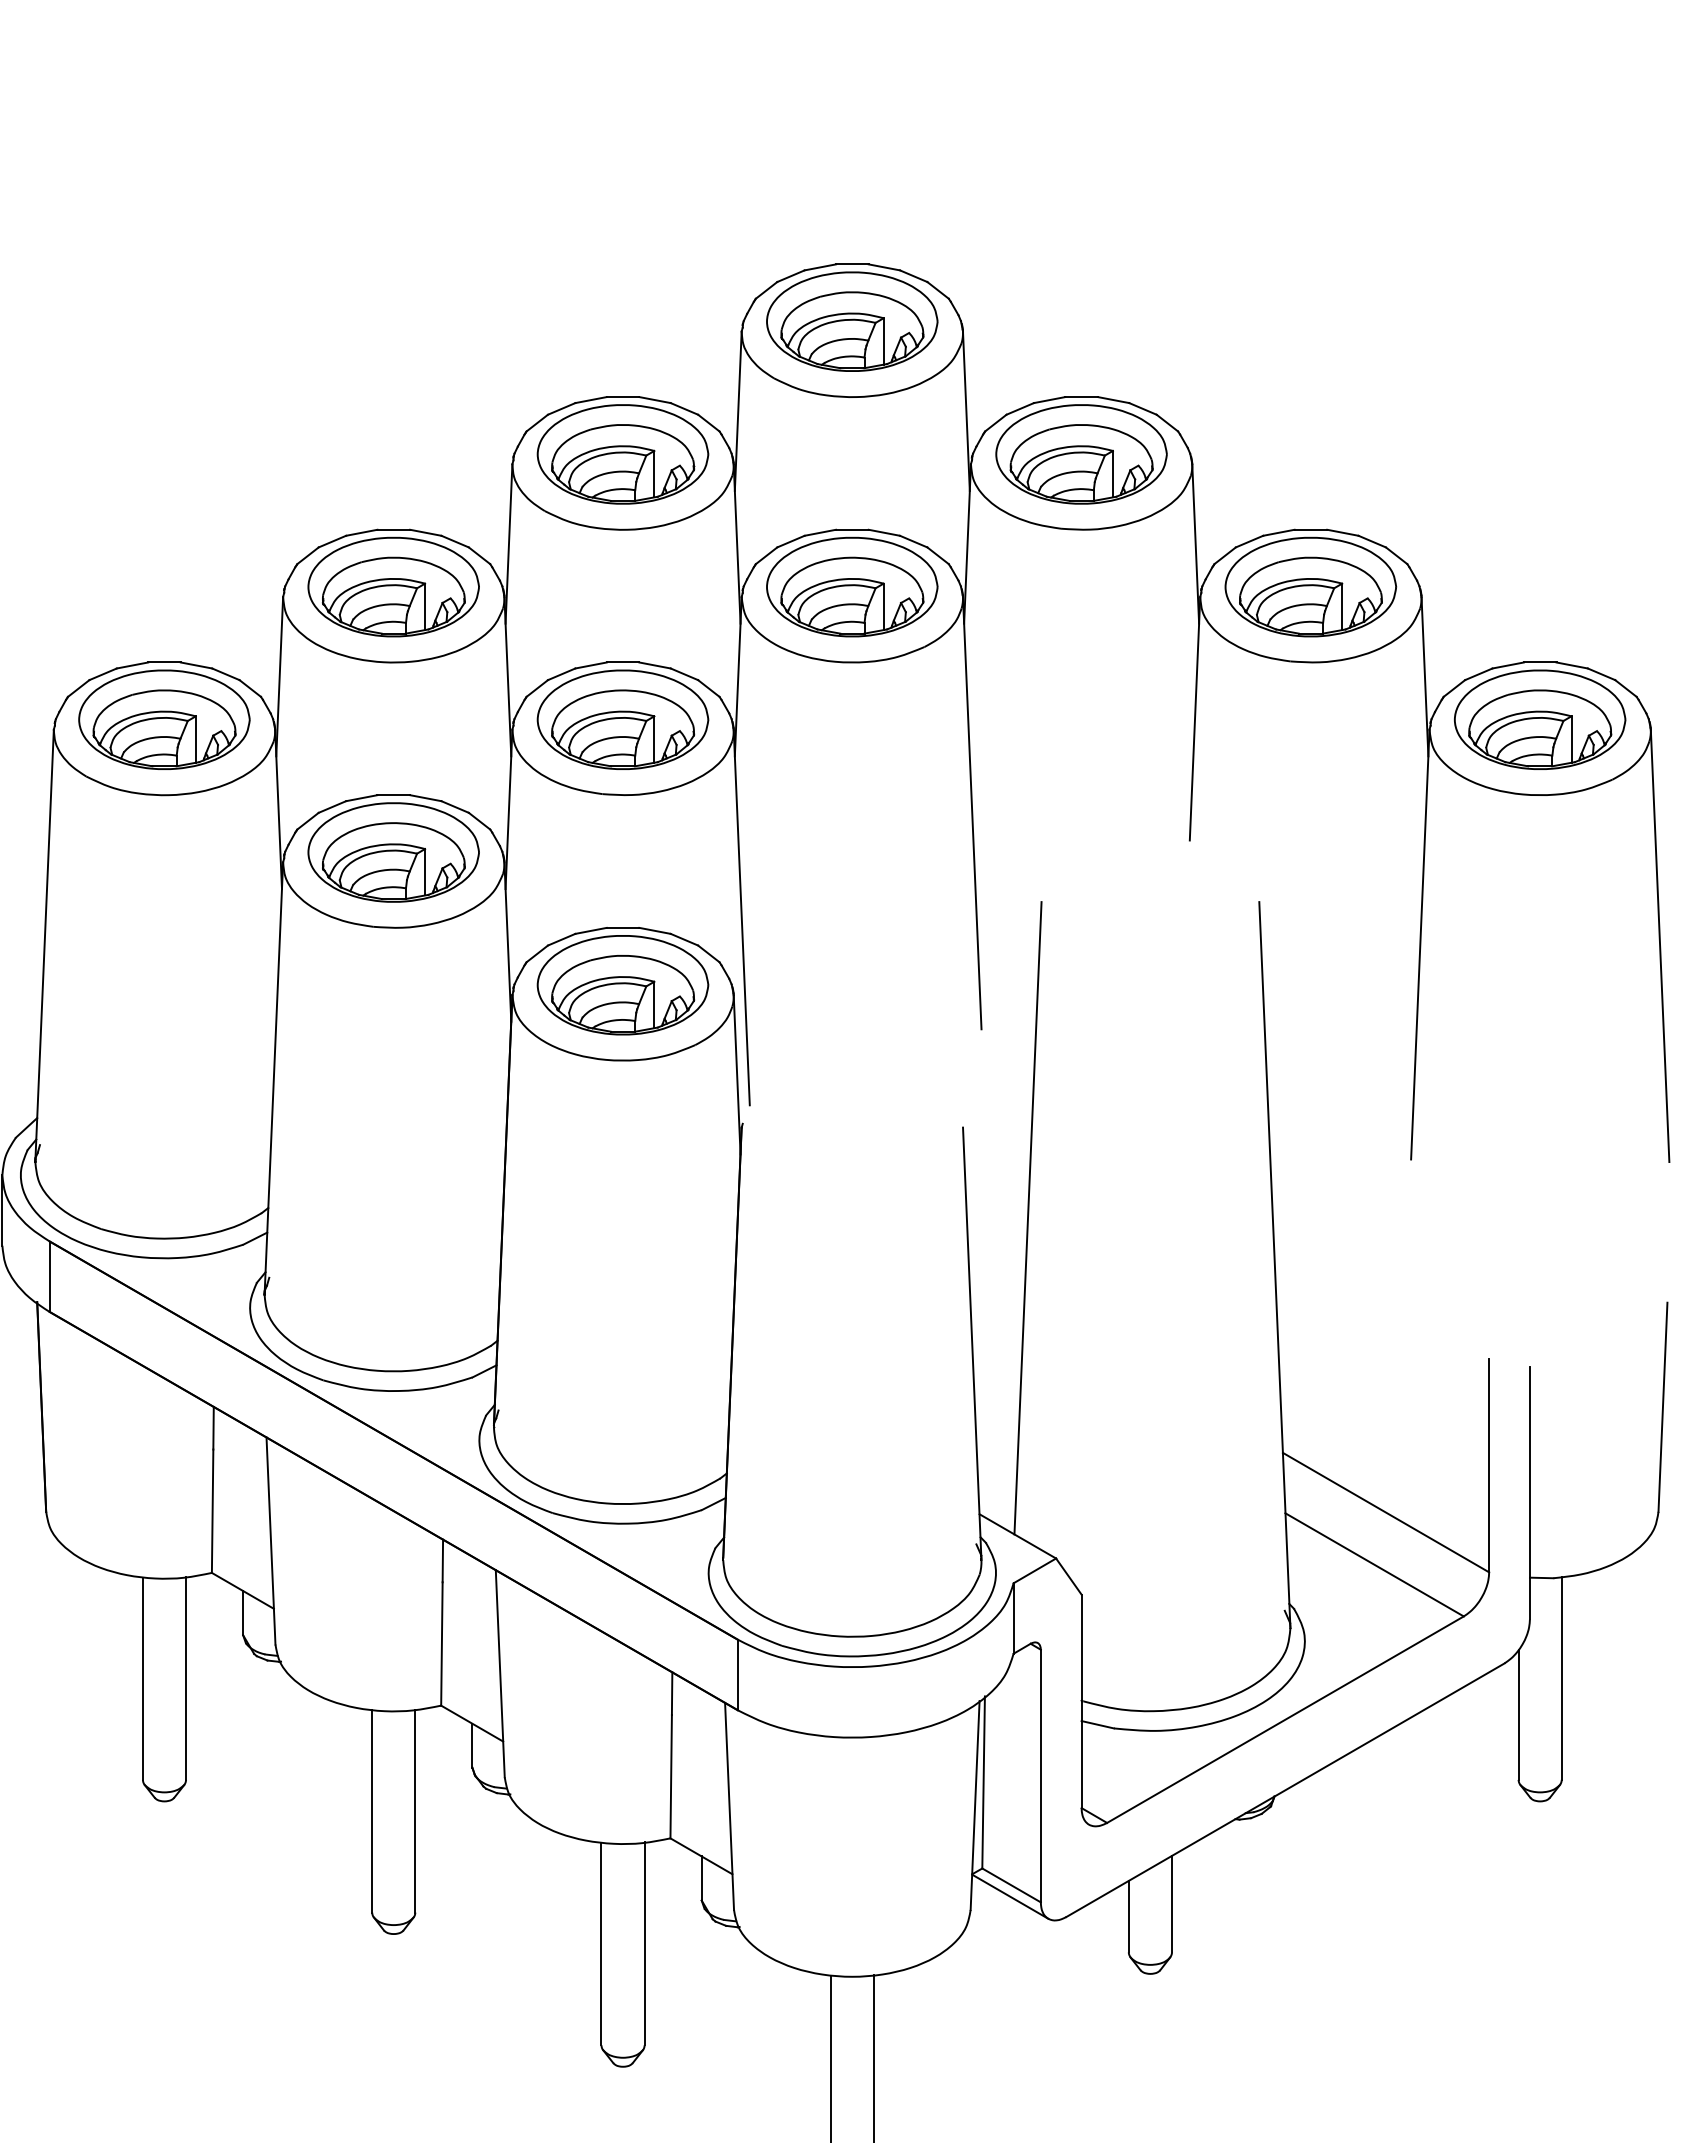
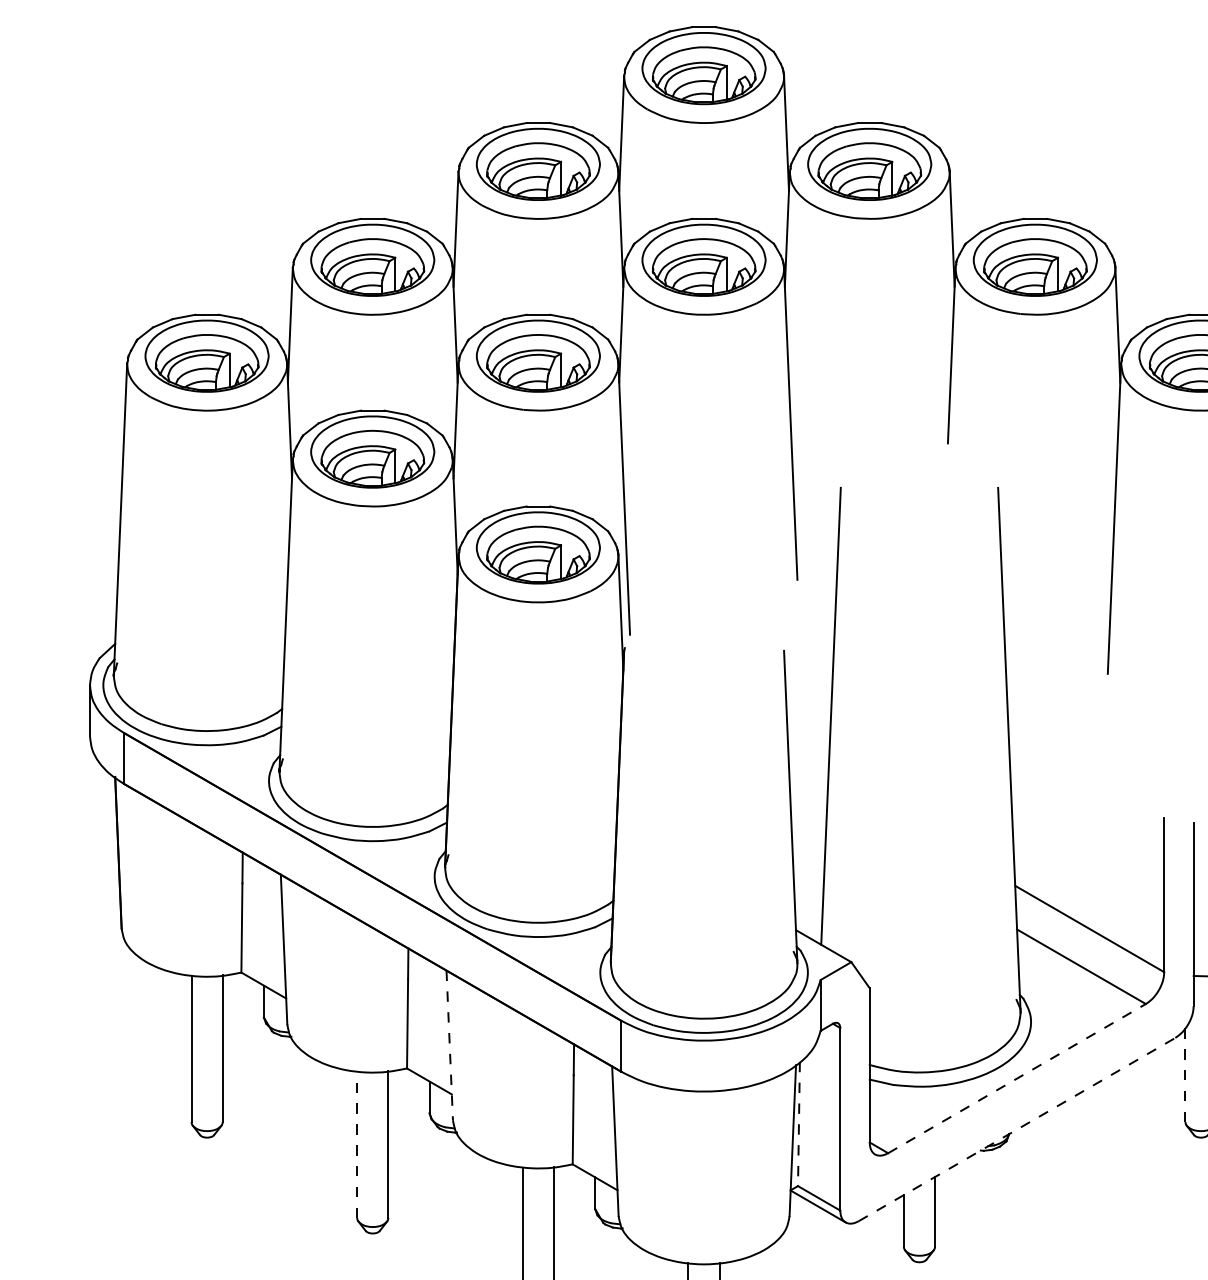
line: (500, 1673) -> (449, 1045), solid -> dashed
line: (1518, 1714) -> (1185, 1074), solid -> dashed
line: (1285, 1719) -> (1017, 1078), solid -> dashed
line: (983, 1782) -> (798, 1123), solid -> dashed
line: (1285, 1789) -> (1017, 1129), solid -> dashed
line: (372, 1810) -> (357, 1144), solid -> dashed

